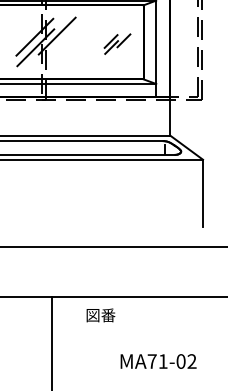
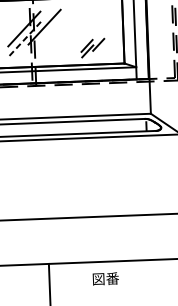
part: (117, 43) -> (92, 47), moved
line: (36, 47) -> (26, 38), solid -> dashed
text: (100, 315) -> (105, 278), moved

